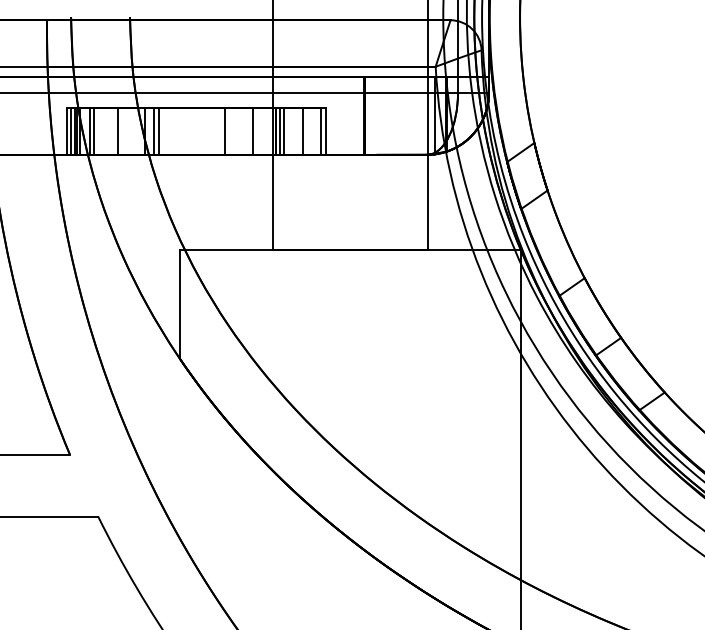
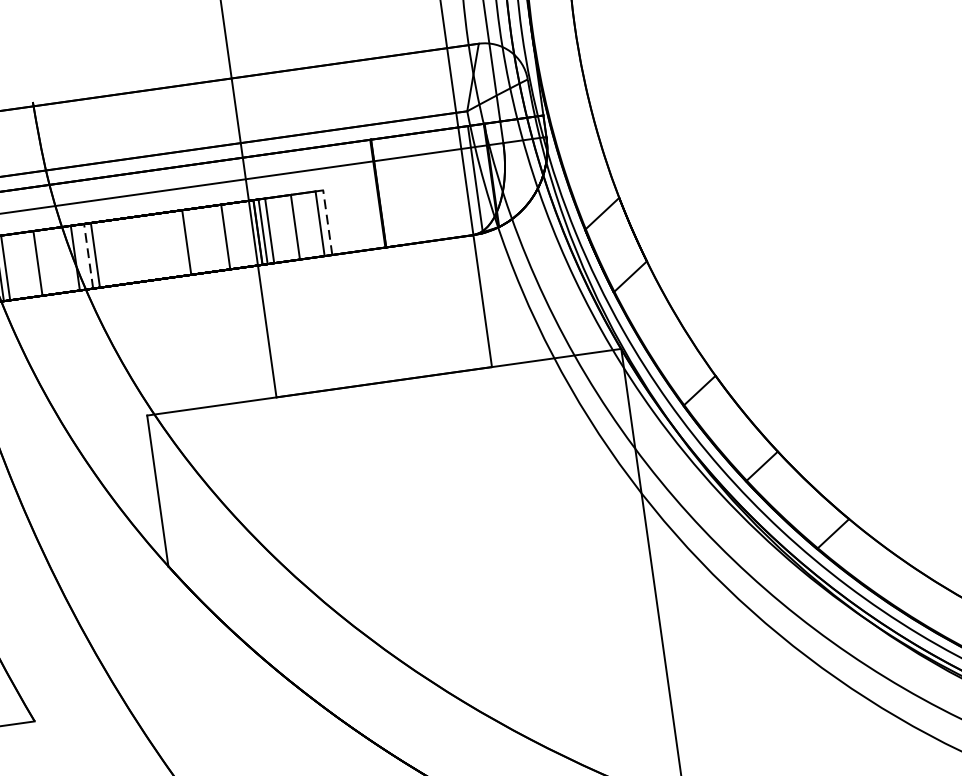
line: (154, 131) -> (89, 256), solid -> dashed
line: (326, 131) -> (328, 222), solid -> dashed

